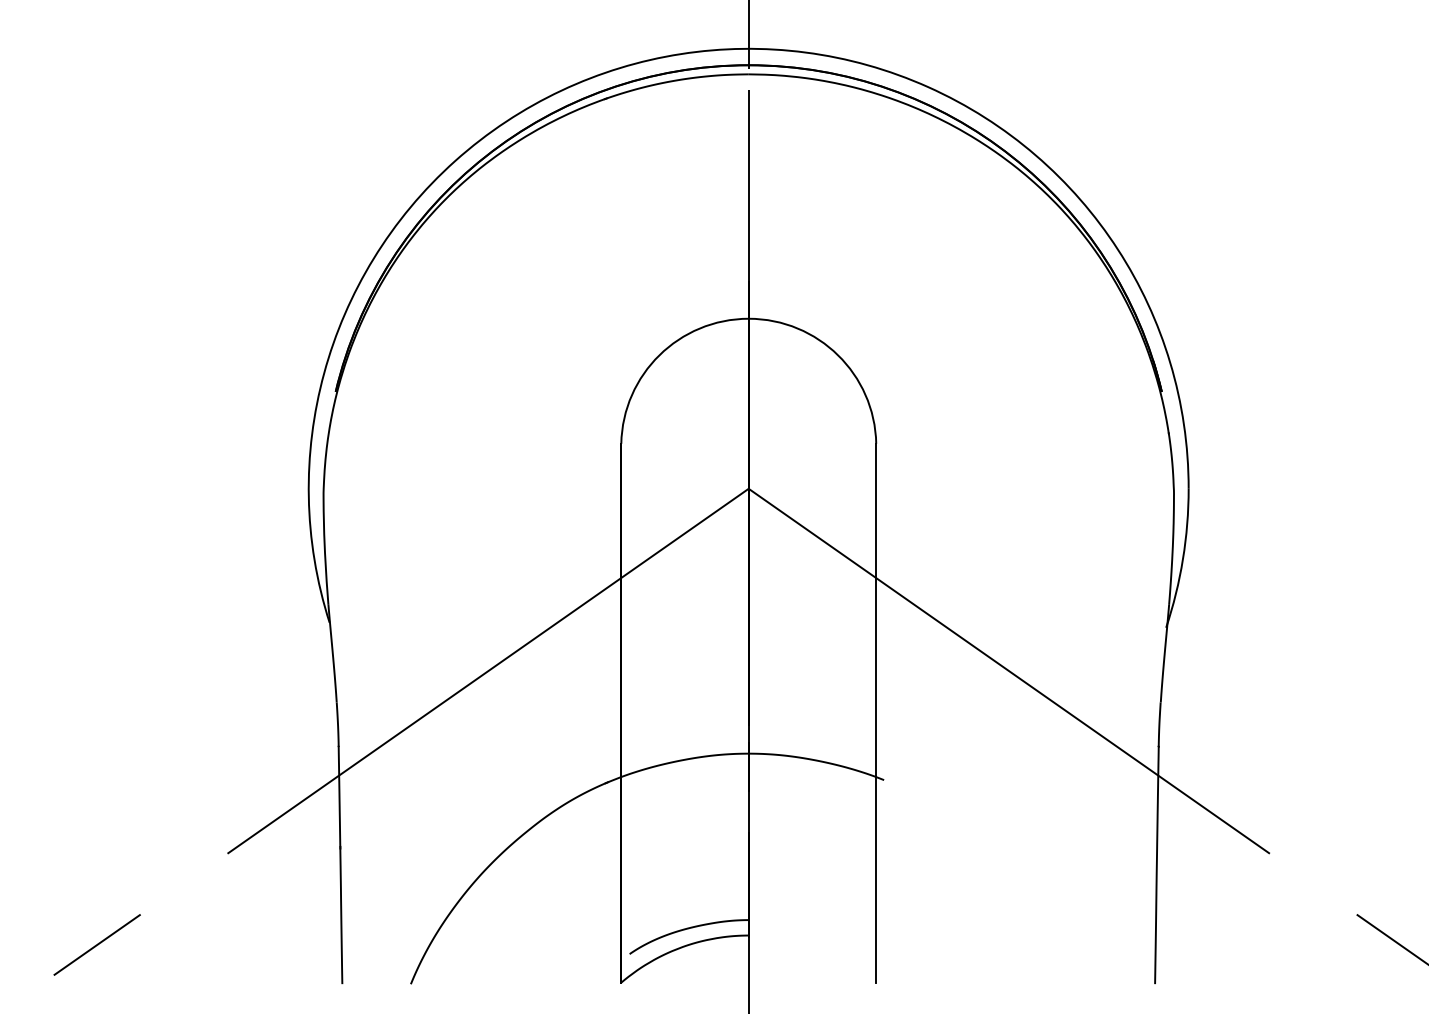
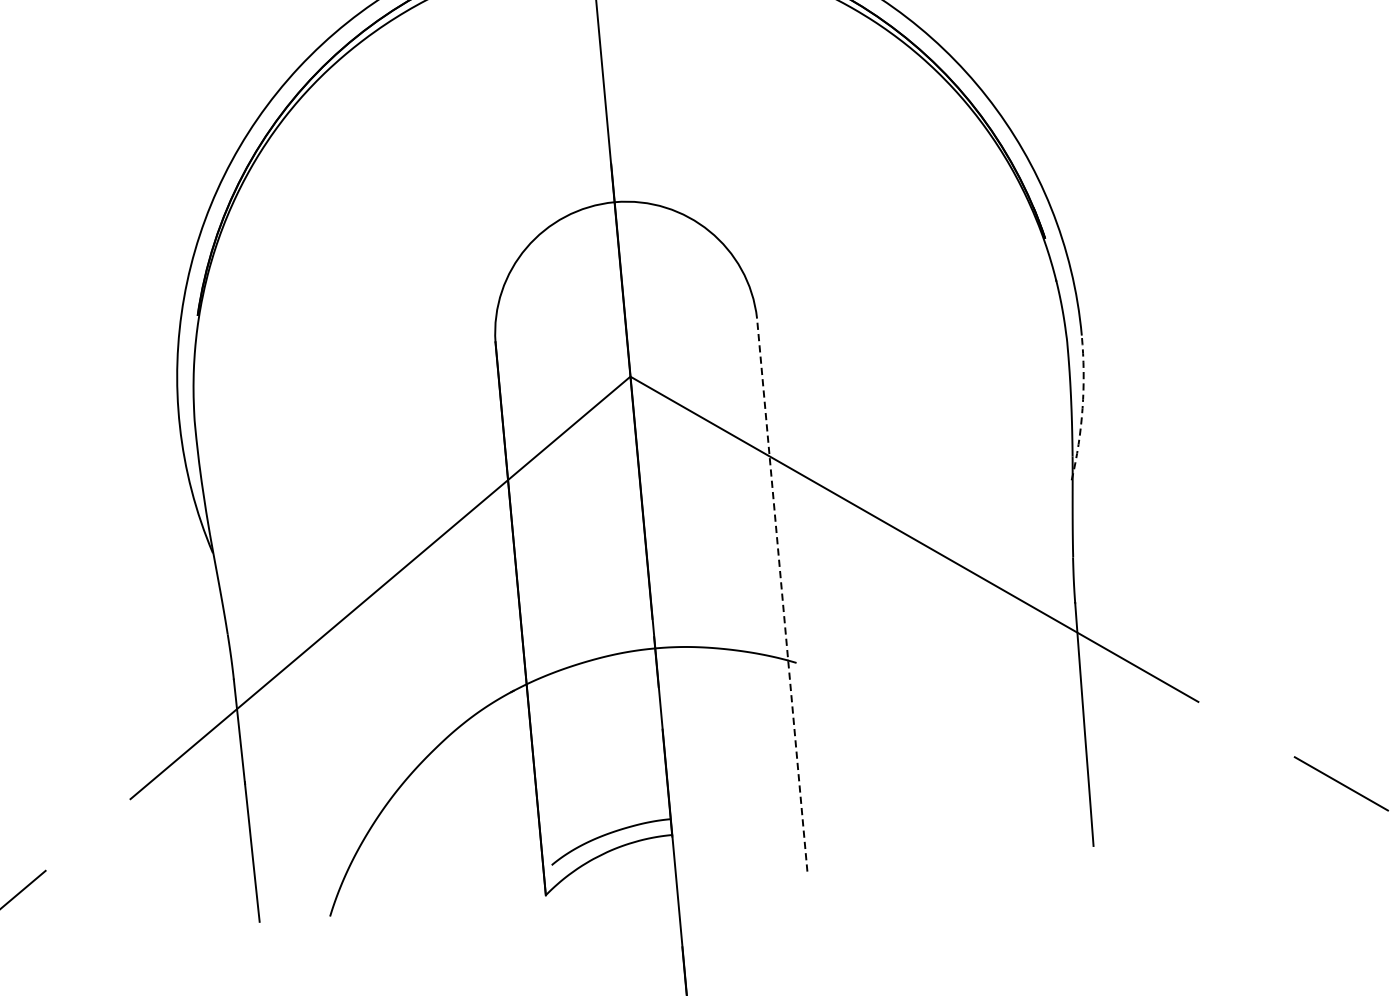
arc: (1182, 559) -> (1082, 408), solid -> dashed
line: (876, 712) -> (782, 594), solid -> dashed

